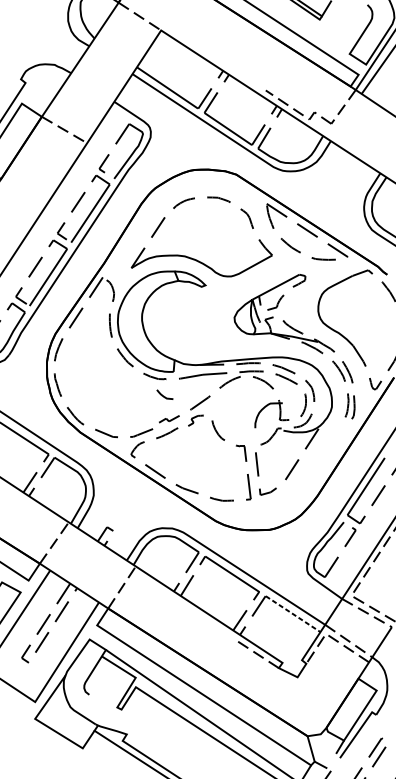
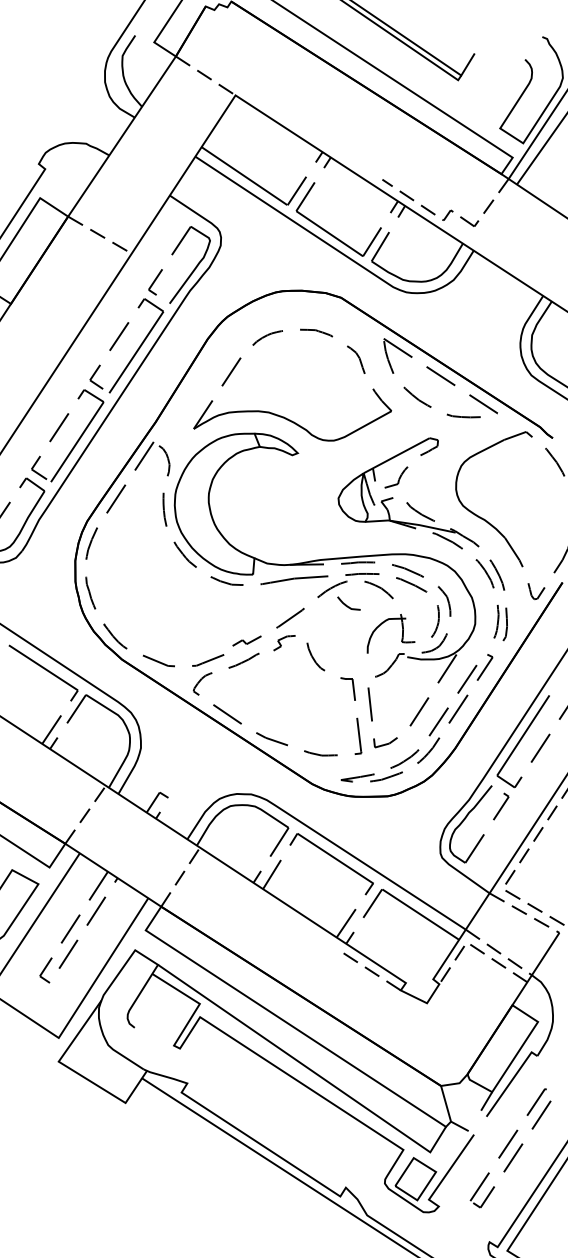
curve: (163, 395) -> (346, 604), moved
part: (300, 482) -> (431, 730), added
line: (292, 614) -> (420, 914), dashed -> solid

